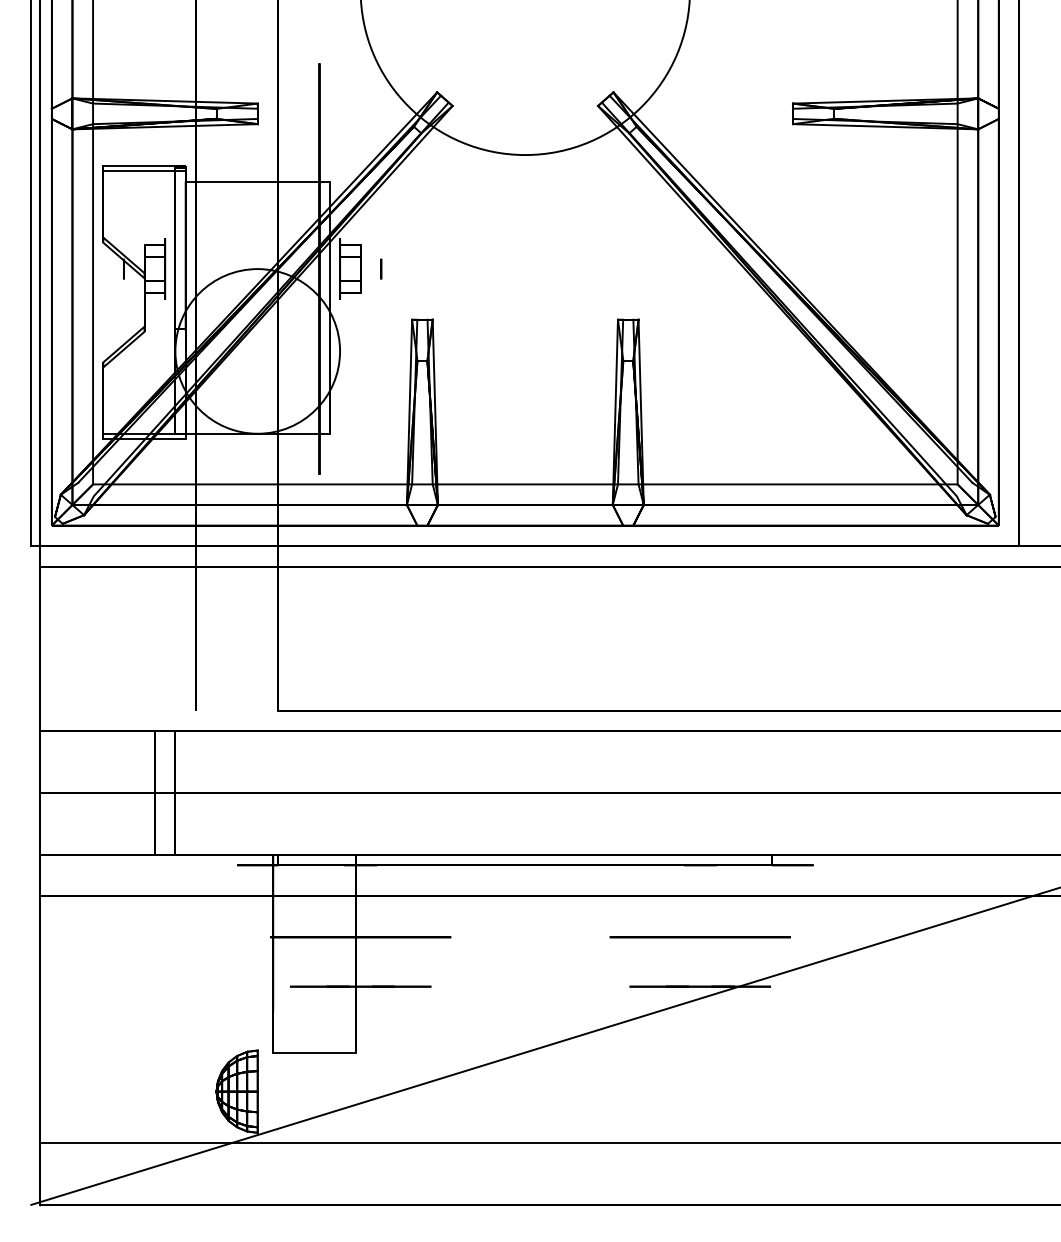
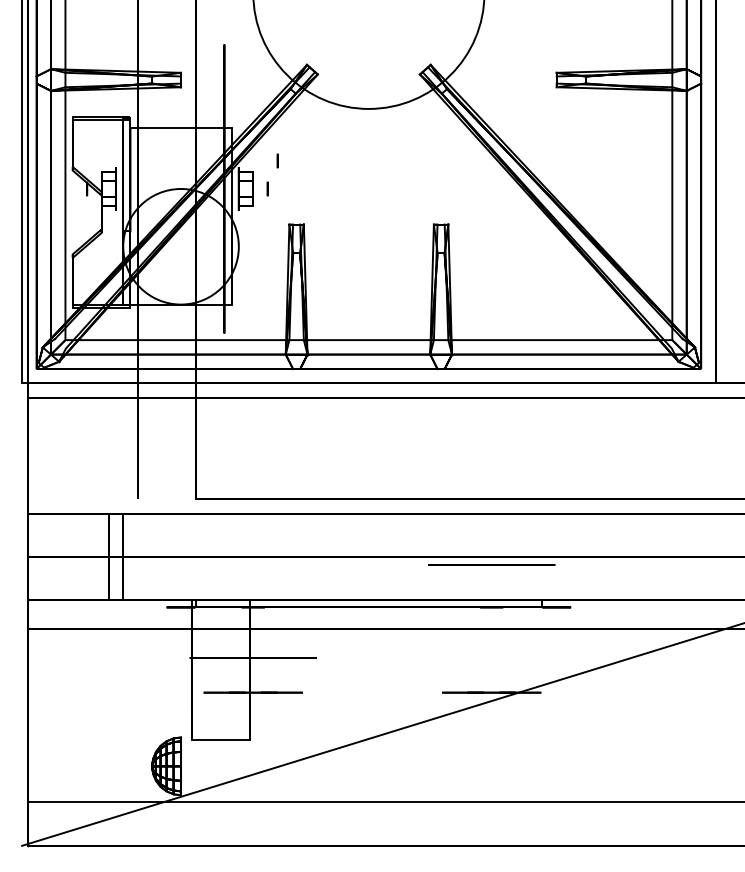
circle: (395, 228) -> (277, 160), added
circle: (700, 936) -> (491, 564), moved

